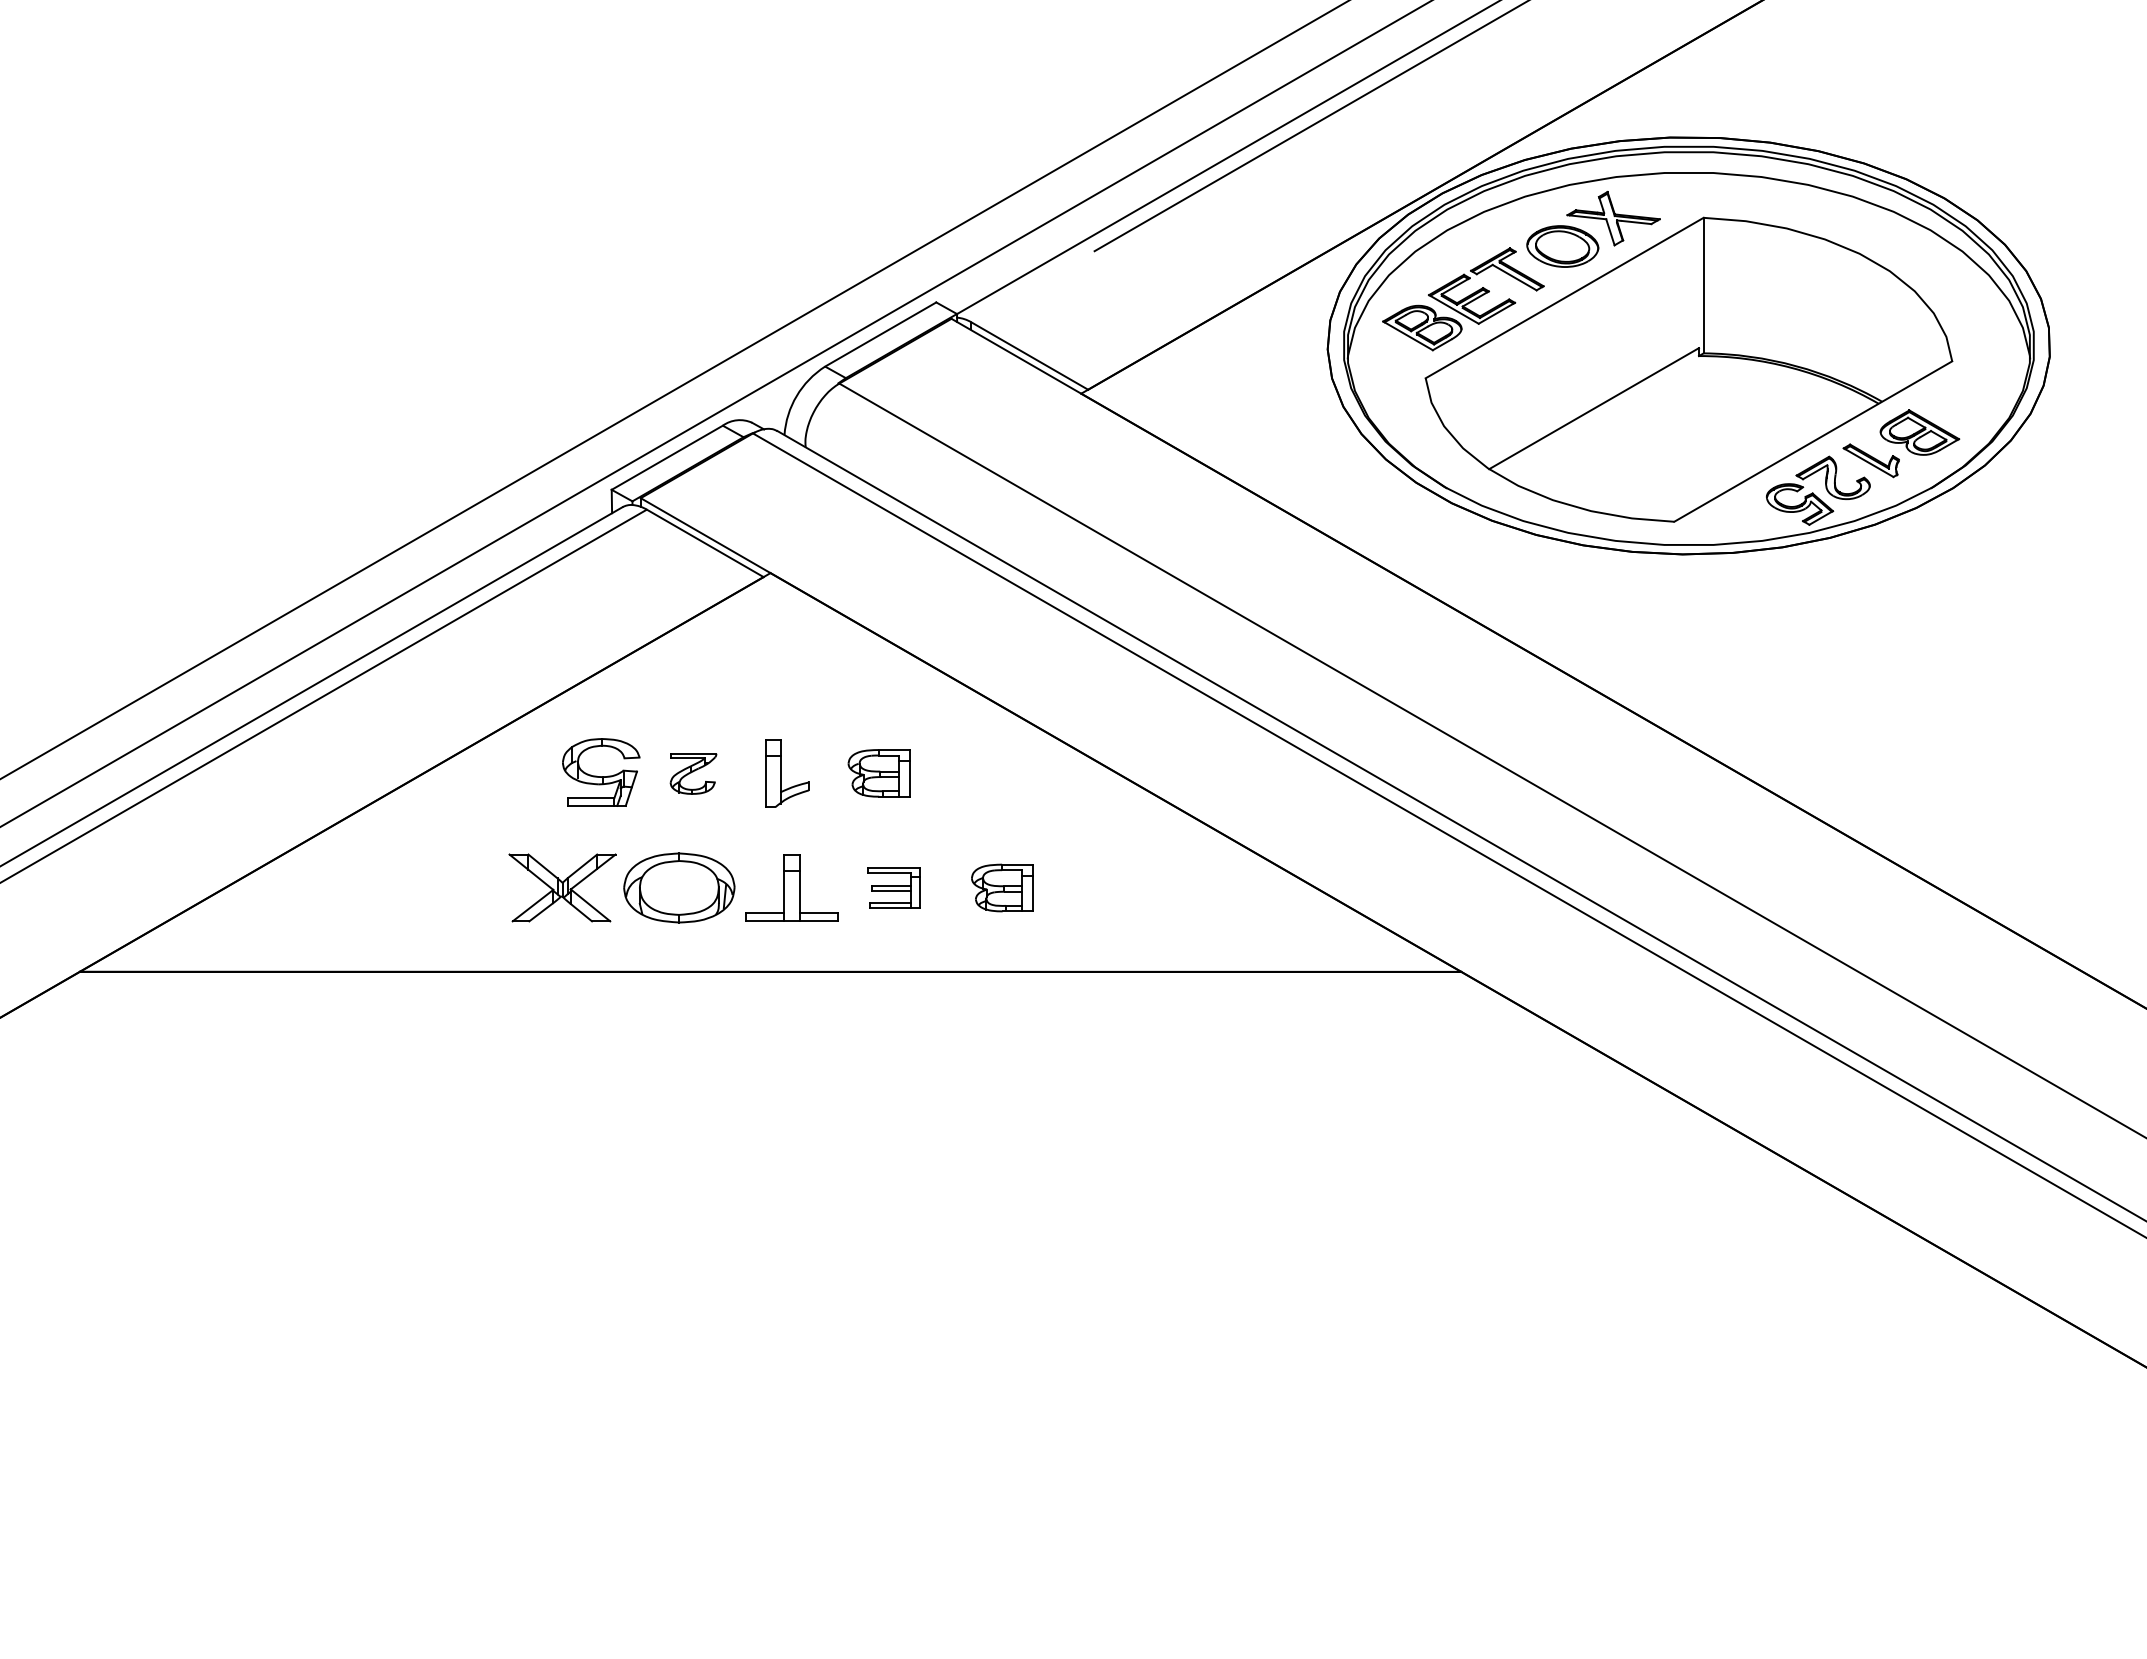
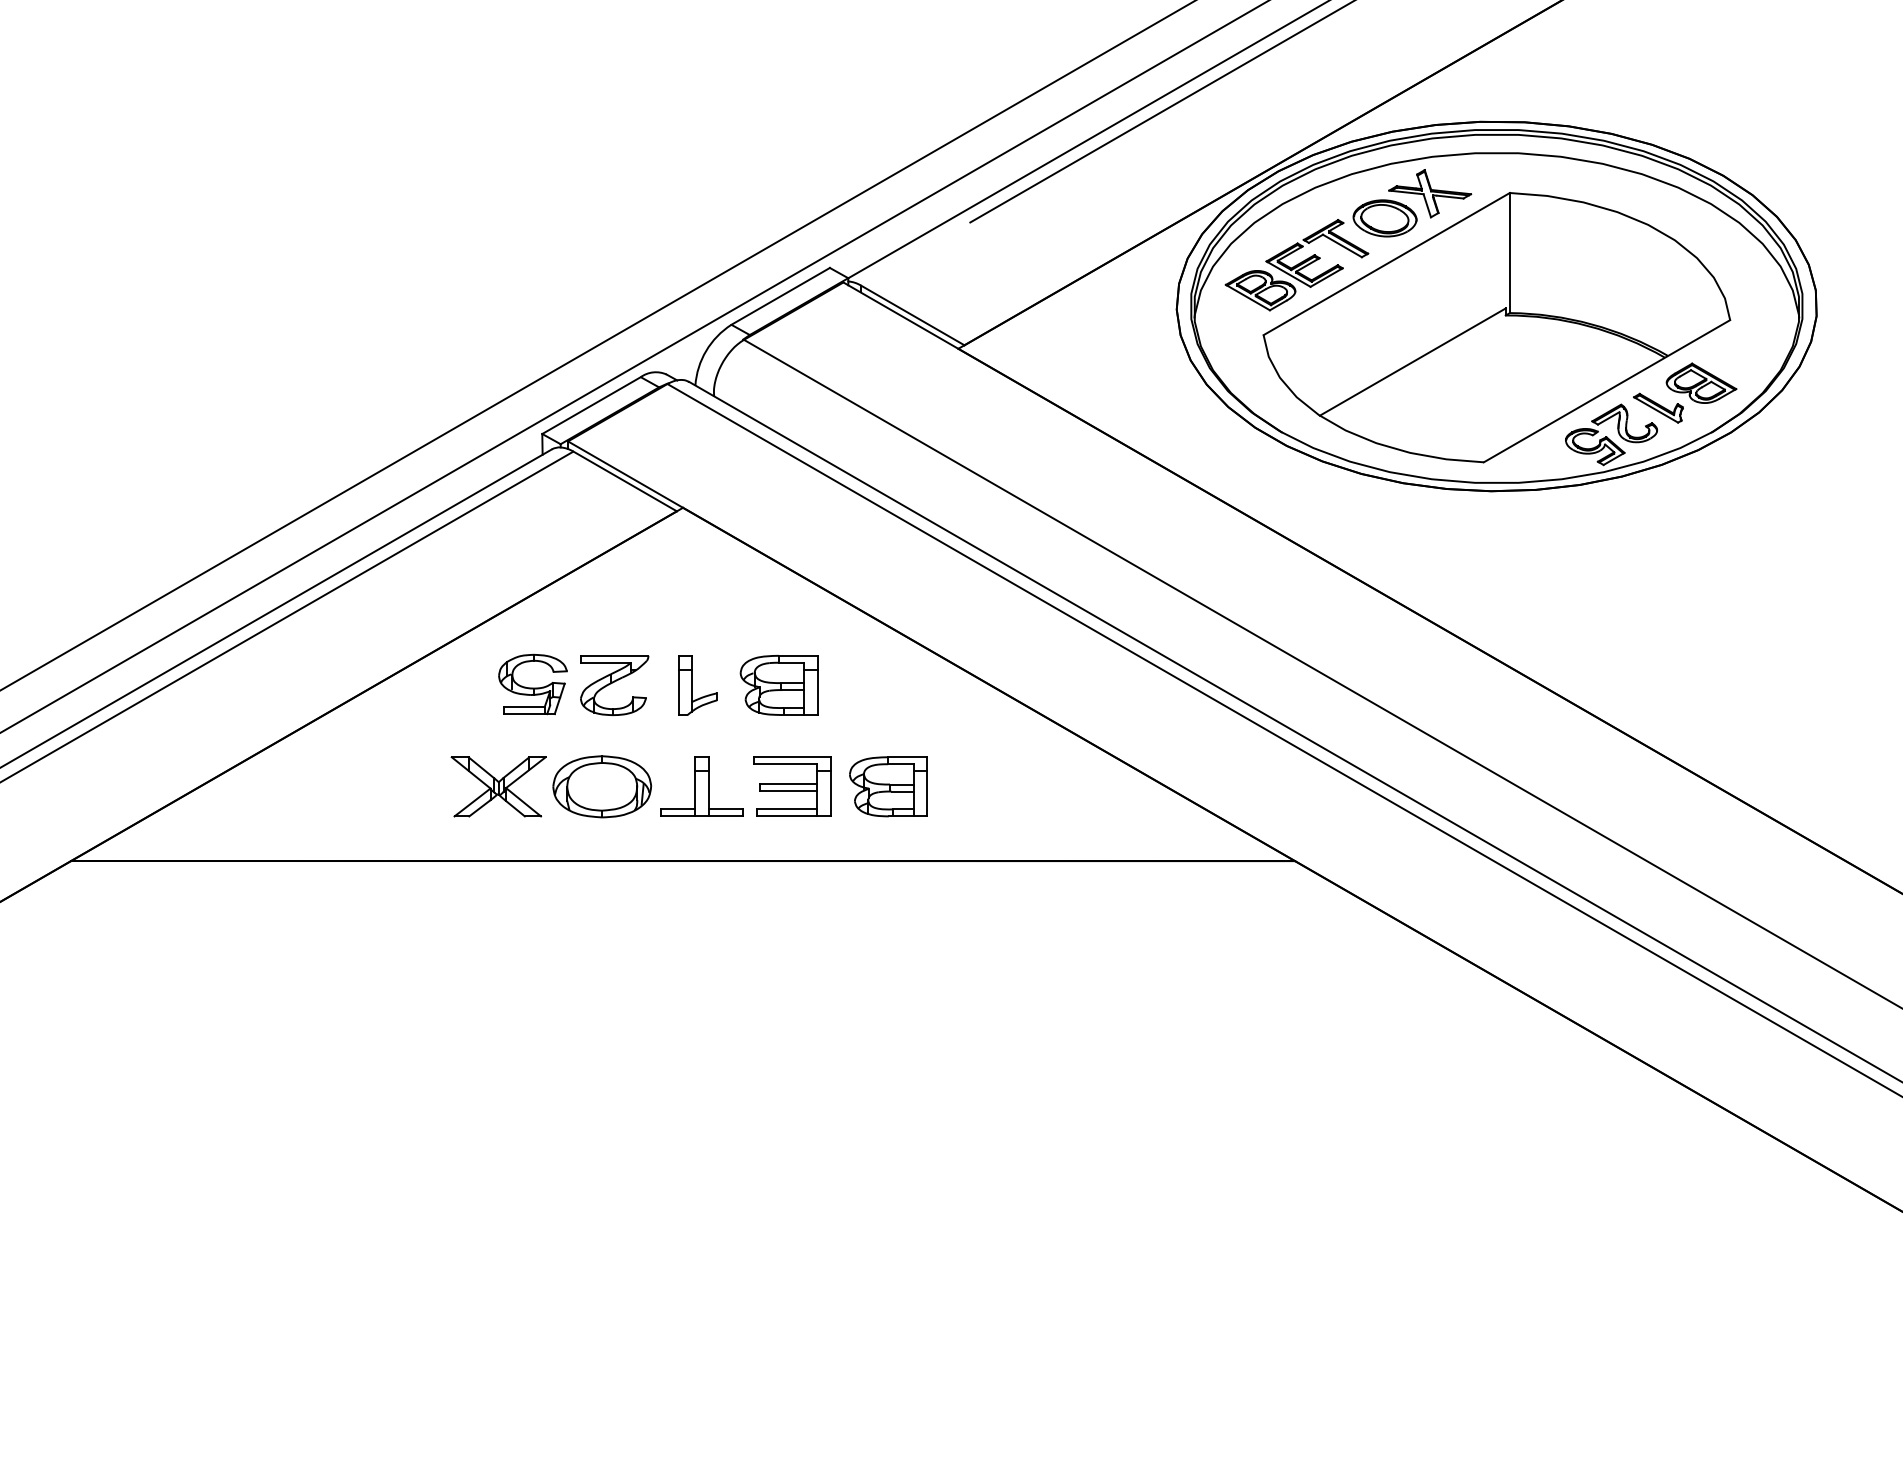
part: (878, 772) -> (778, 684), size x1.43
part: (693, 773) -> (614, 685), size x1.67
part: (894, 887) -> (792, 786), size x1.67
part: (1002, 887) -> (888, 786), size x1.43

